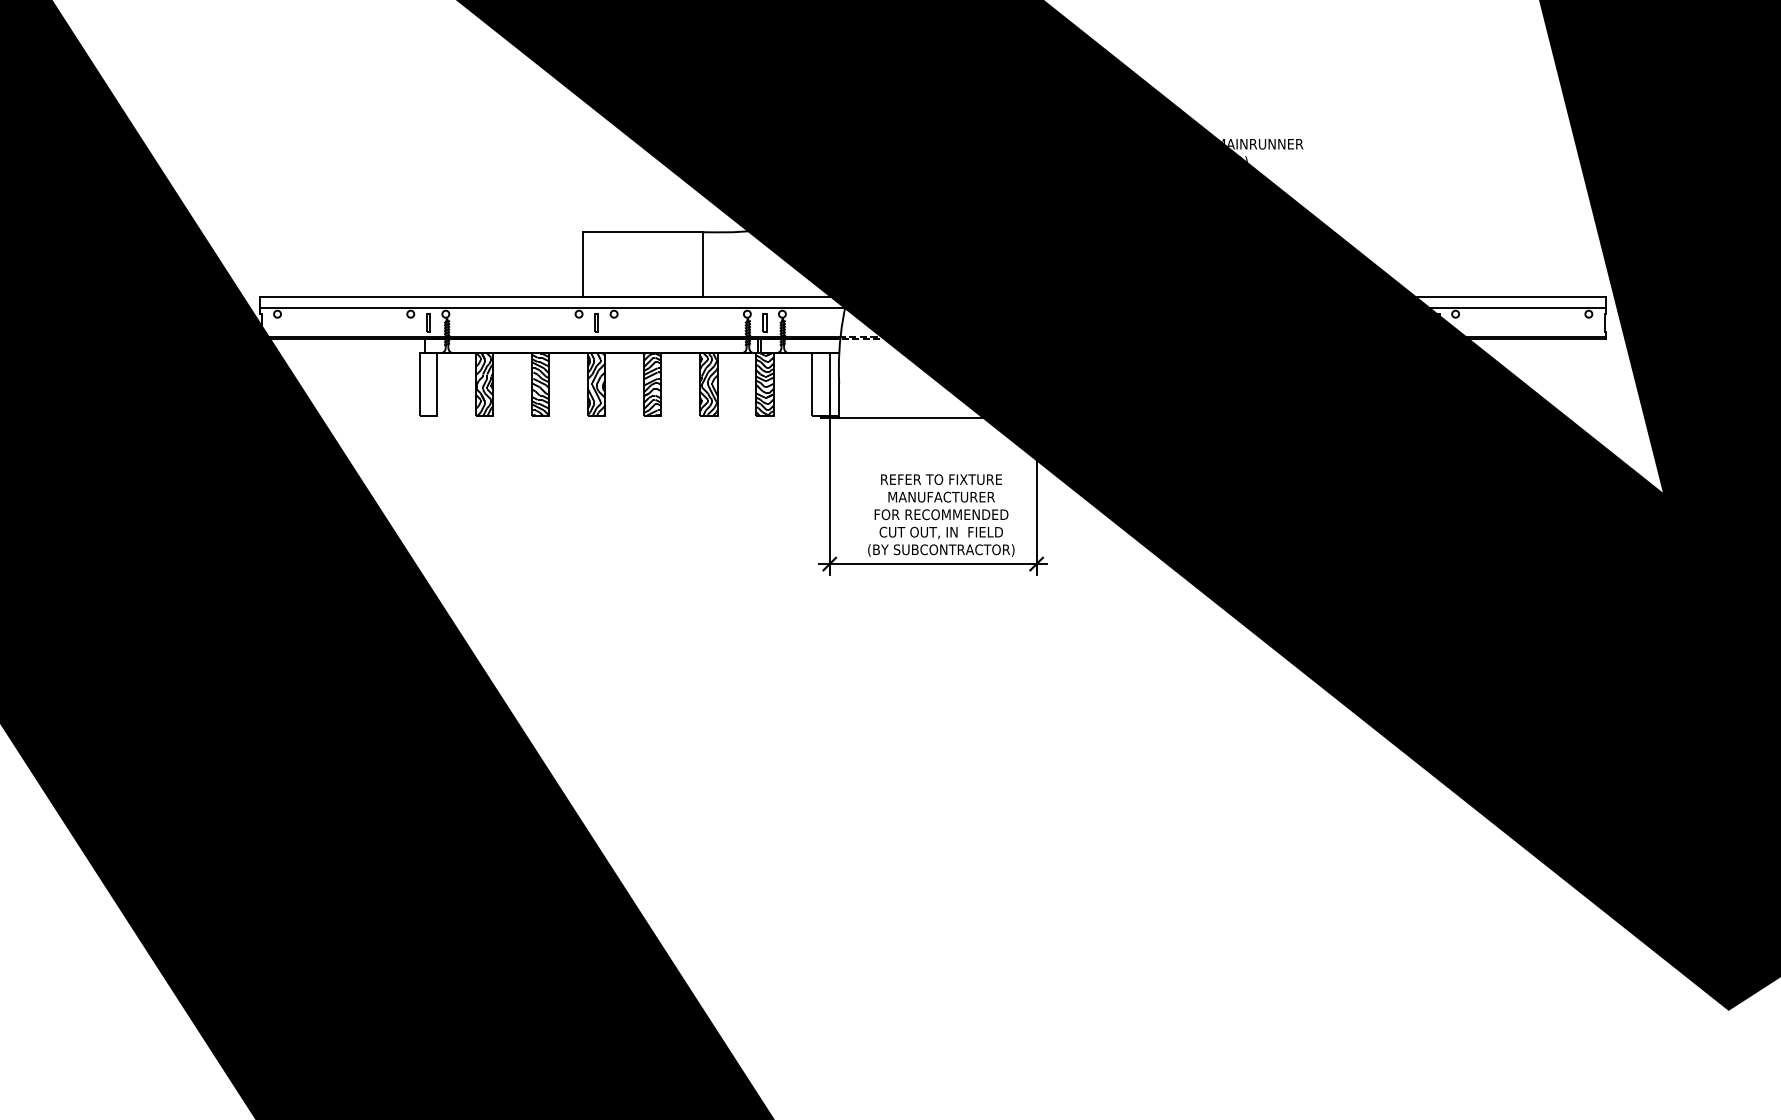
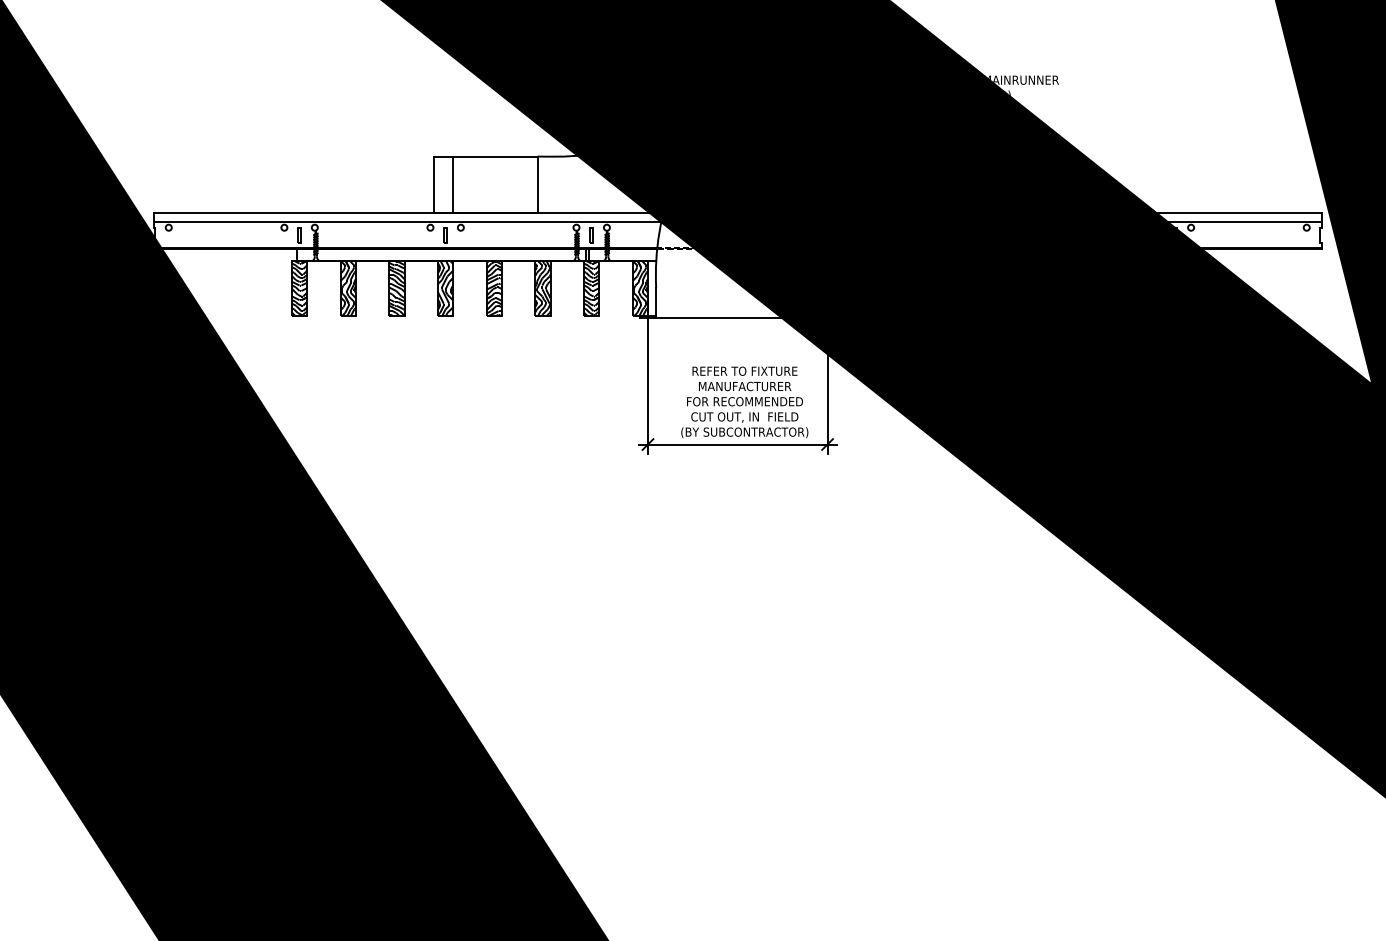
line: (605, 264) -> (453, 184), added
hatch: (428, 383) -> (299, 287), added
hatch: (820, 383) -> (639, 287), added

